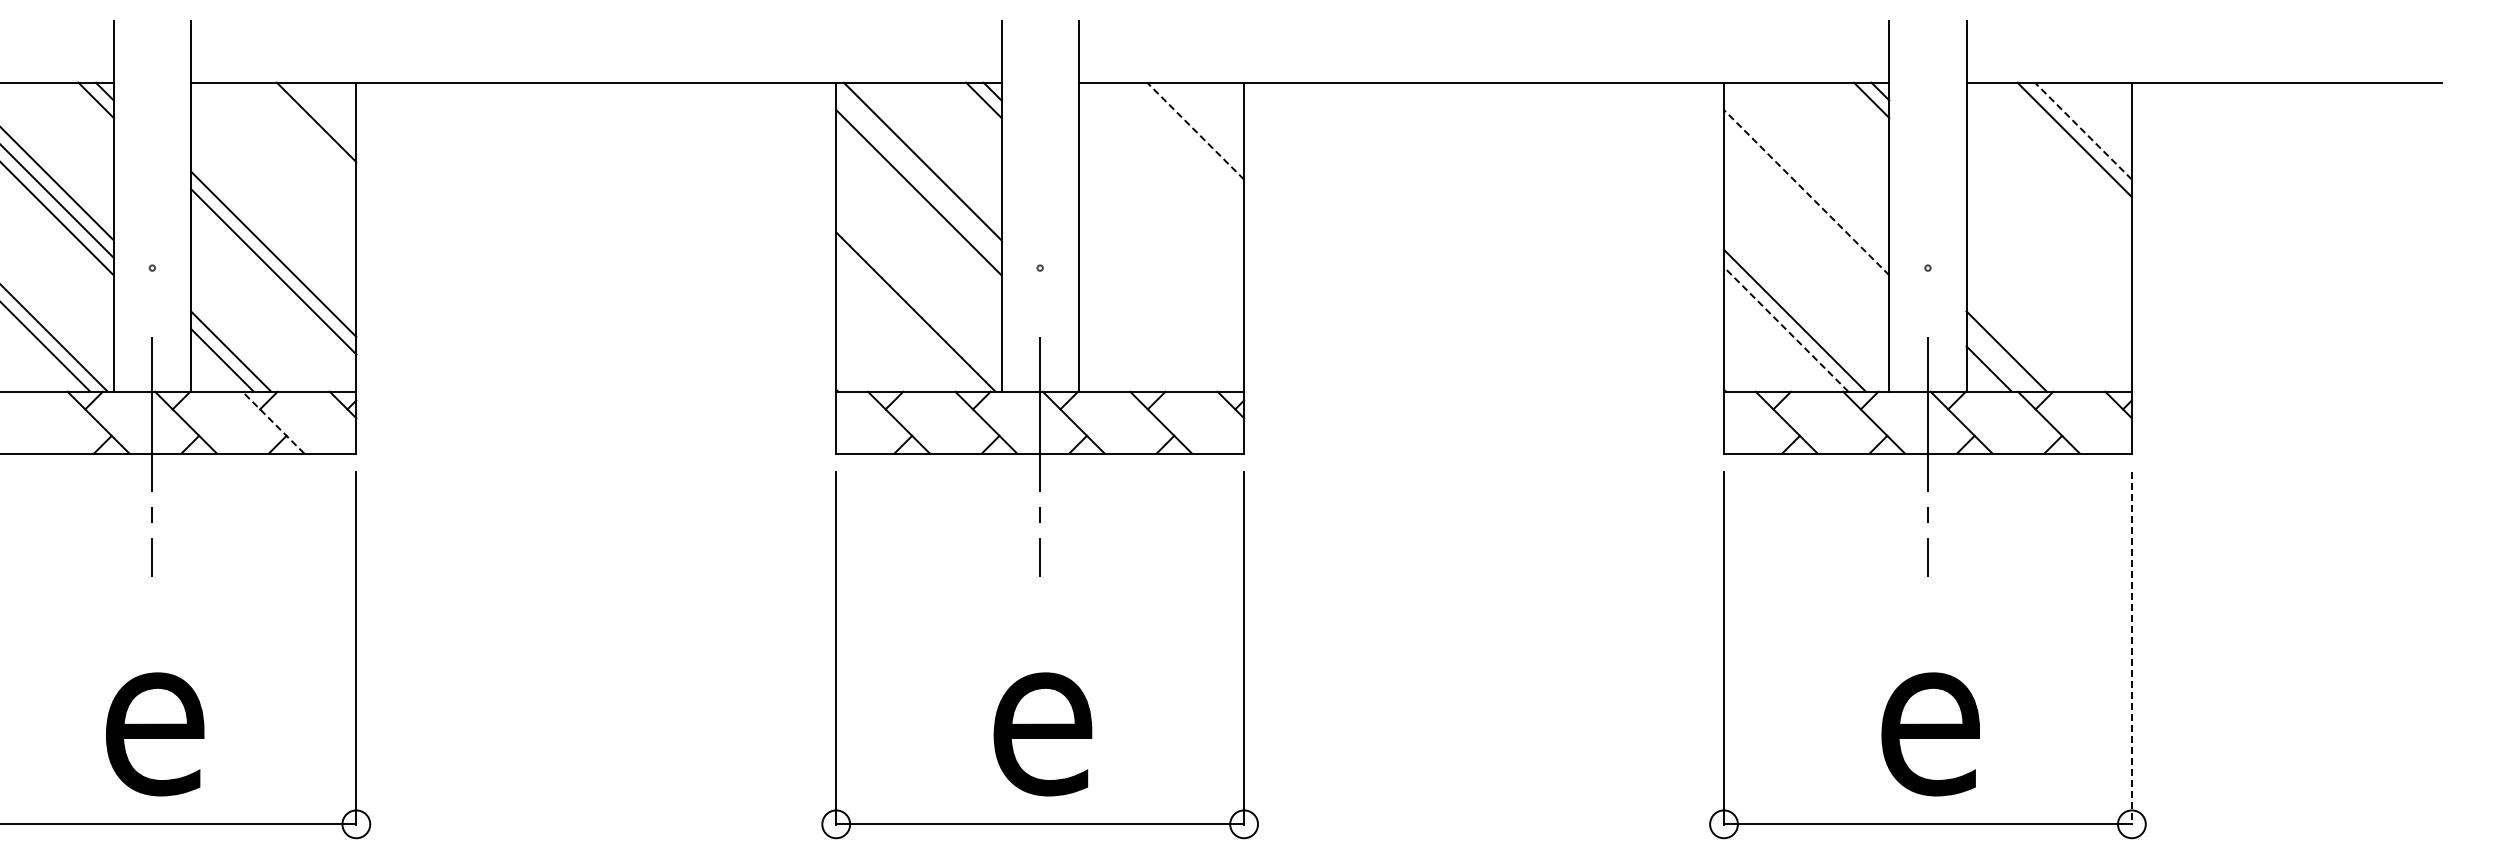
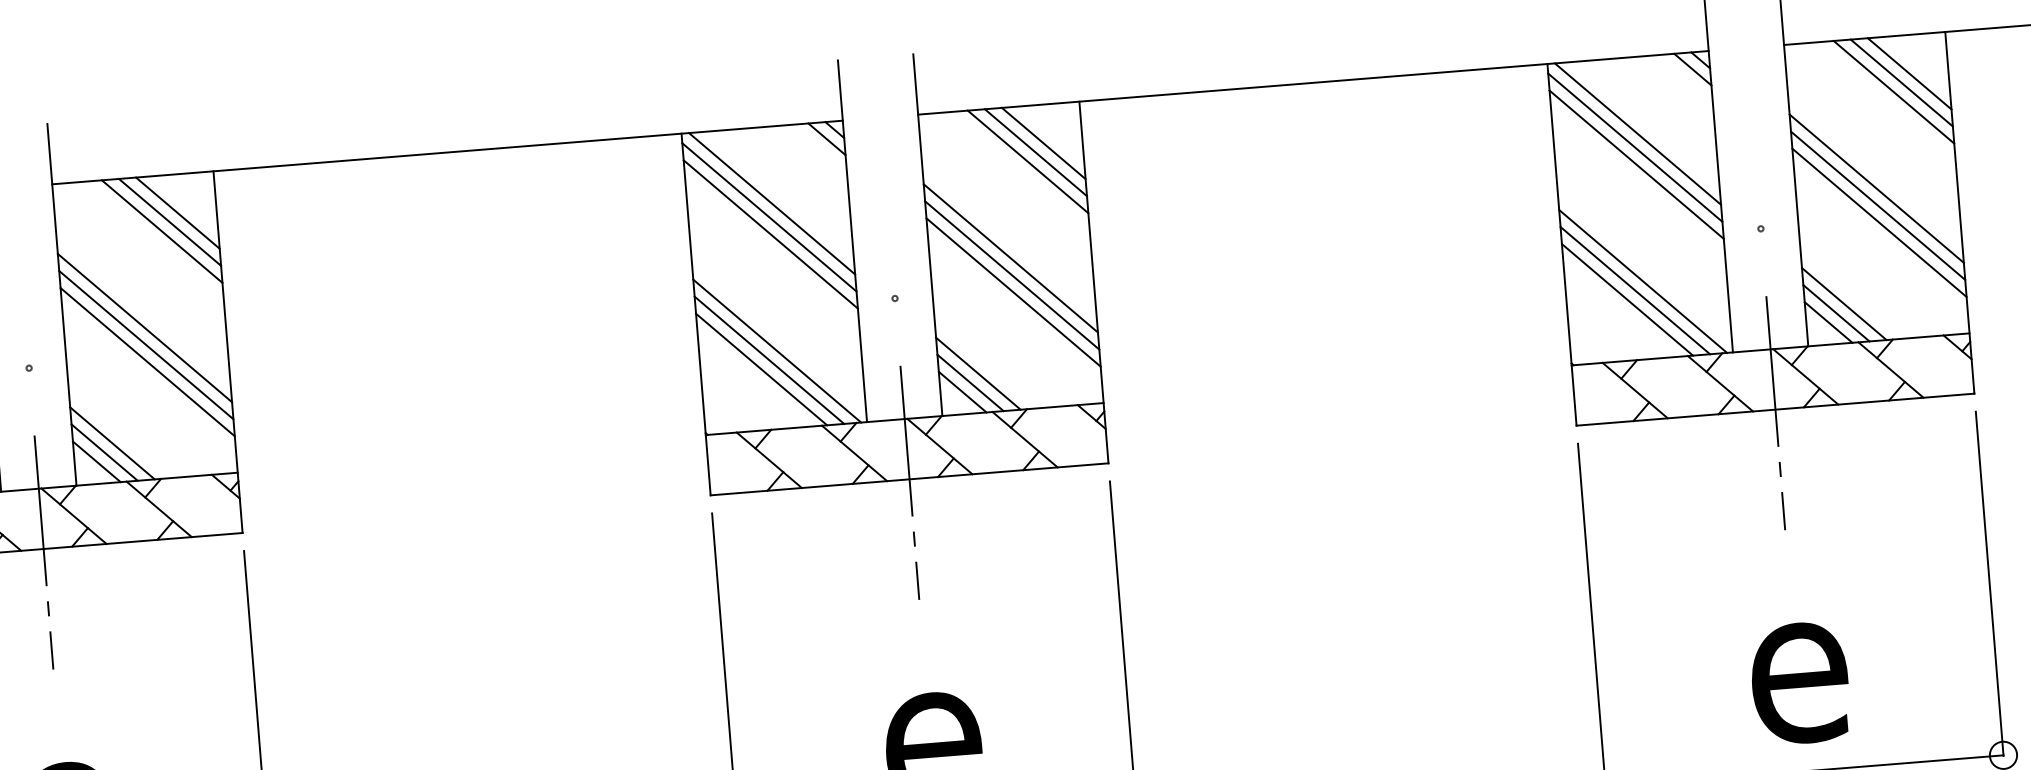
line: (1204, 122) -> (1043, 143), added
line: (2091, 122) -> (1908, 73), added
line: (307, 130) -> (169, 221), added
line: (1195, 131) -> (1035, 153), dashed -> solid
line: (2083, 131) -> (1901, 83), dashed -> solid
line: (298, 139) -> (161, 231), added
line: (1186, 139) -> (1027, 161), added
line: (1810, 161) -> (1637, 134), added
line: (918, 174) -> (768, 216), added
line: (1806, 174) -> (1635, 147), added
line: (1806, 192) -> (1636, 164), dashed -> solid
line: (273, 236) -> (144, 327), added
line: (1161, 236) -> (1010, 258), added
line: (2048, 236) -> (1876, 188), added
line: (1161, 253) -> (1012, 274), added
line: (2048, 253) -> (1877, 205), added
line: (1161, 271) -> (1013, 292), added
line: (2048, 271) -> (1878, 222), added
line: (1803, 311) -> (1642, 280), added
line: (907, 320) -> (769, 360), added
line: (898, 329) -> (761, 369), added
line: (1786, 329) -> (1627, 299), dashed -> solid
line: (1118, 351) -> (977, 373), added
line: (1109, 359) -> (969, 382), added
line: (1997, 359) -> (1835, 312), added
line: (213, 368) -> (96, 461), added
line: (1101, 368) -> (962, 391), added
line: (273, 422) -> (159, 509), dashed -> solid
line: (2131, 649) -> (1989, 584), dashed -> solid

